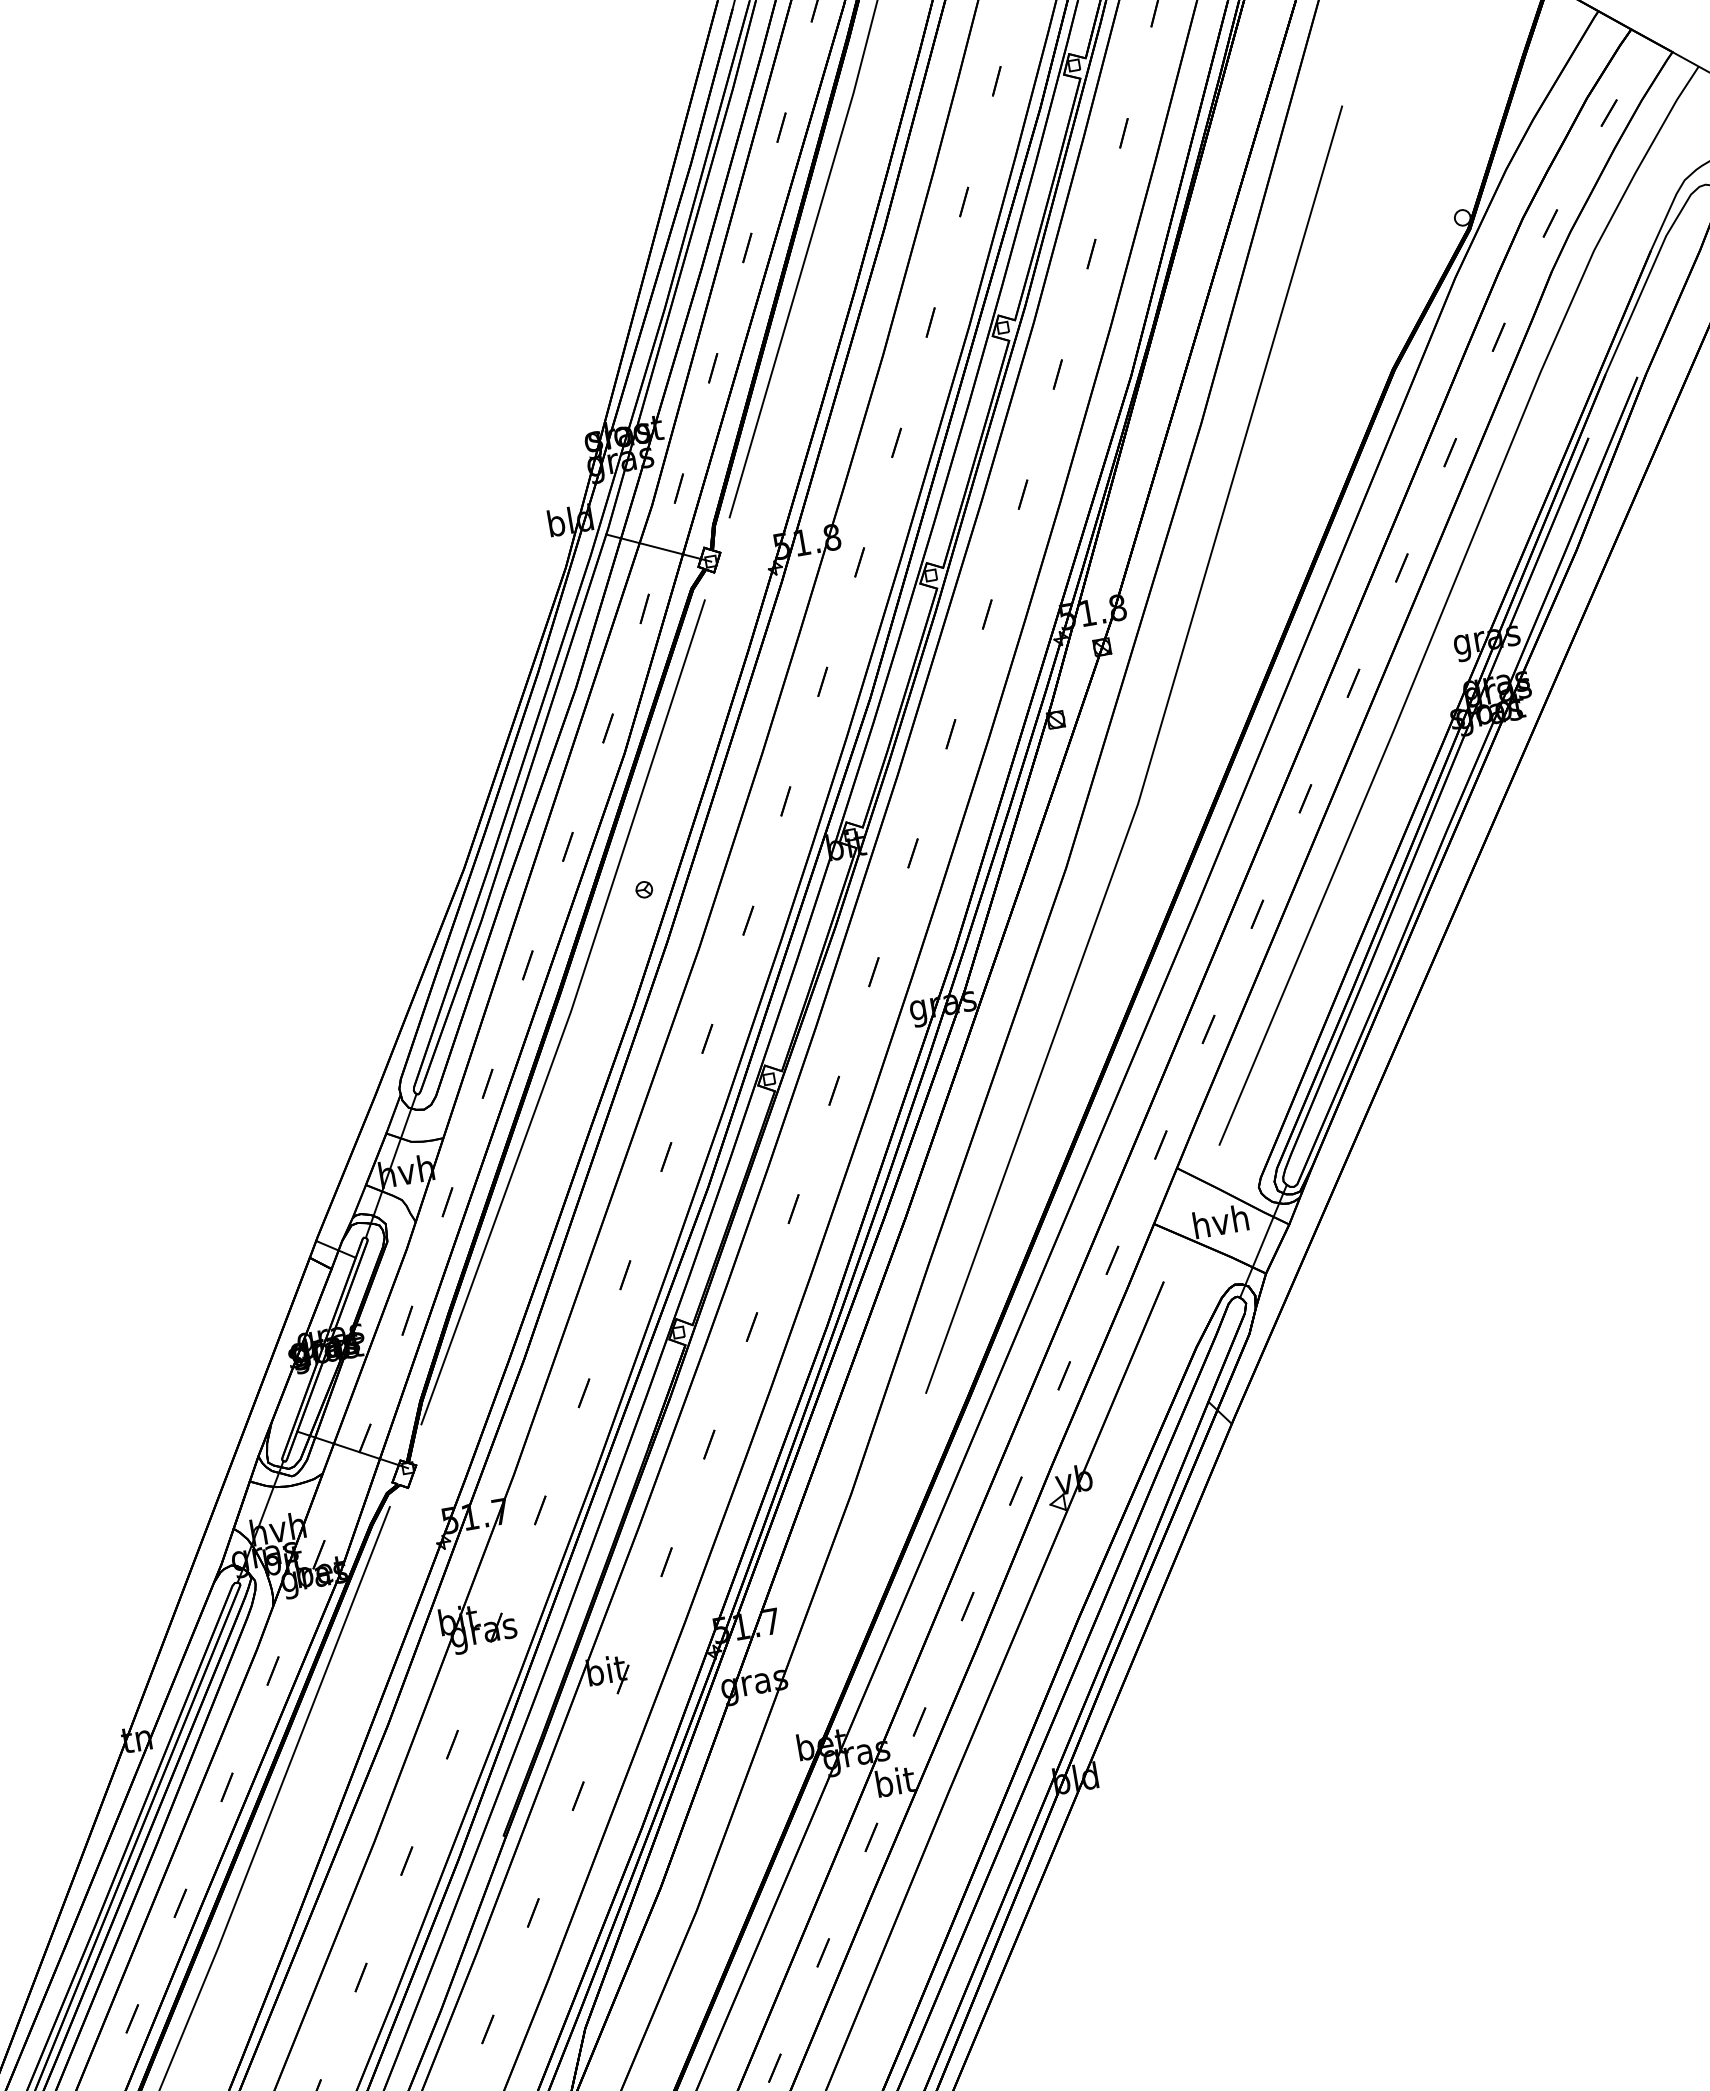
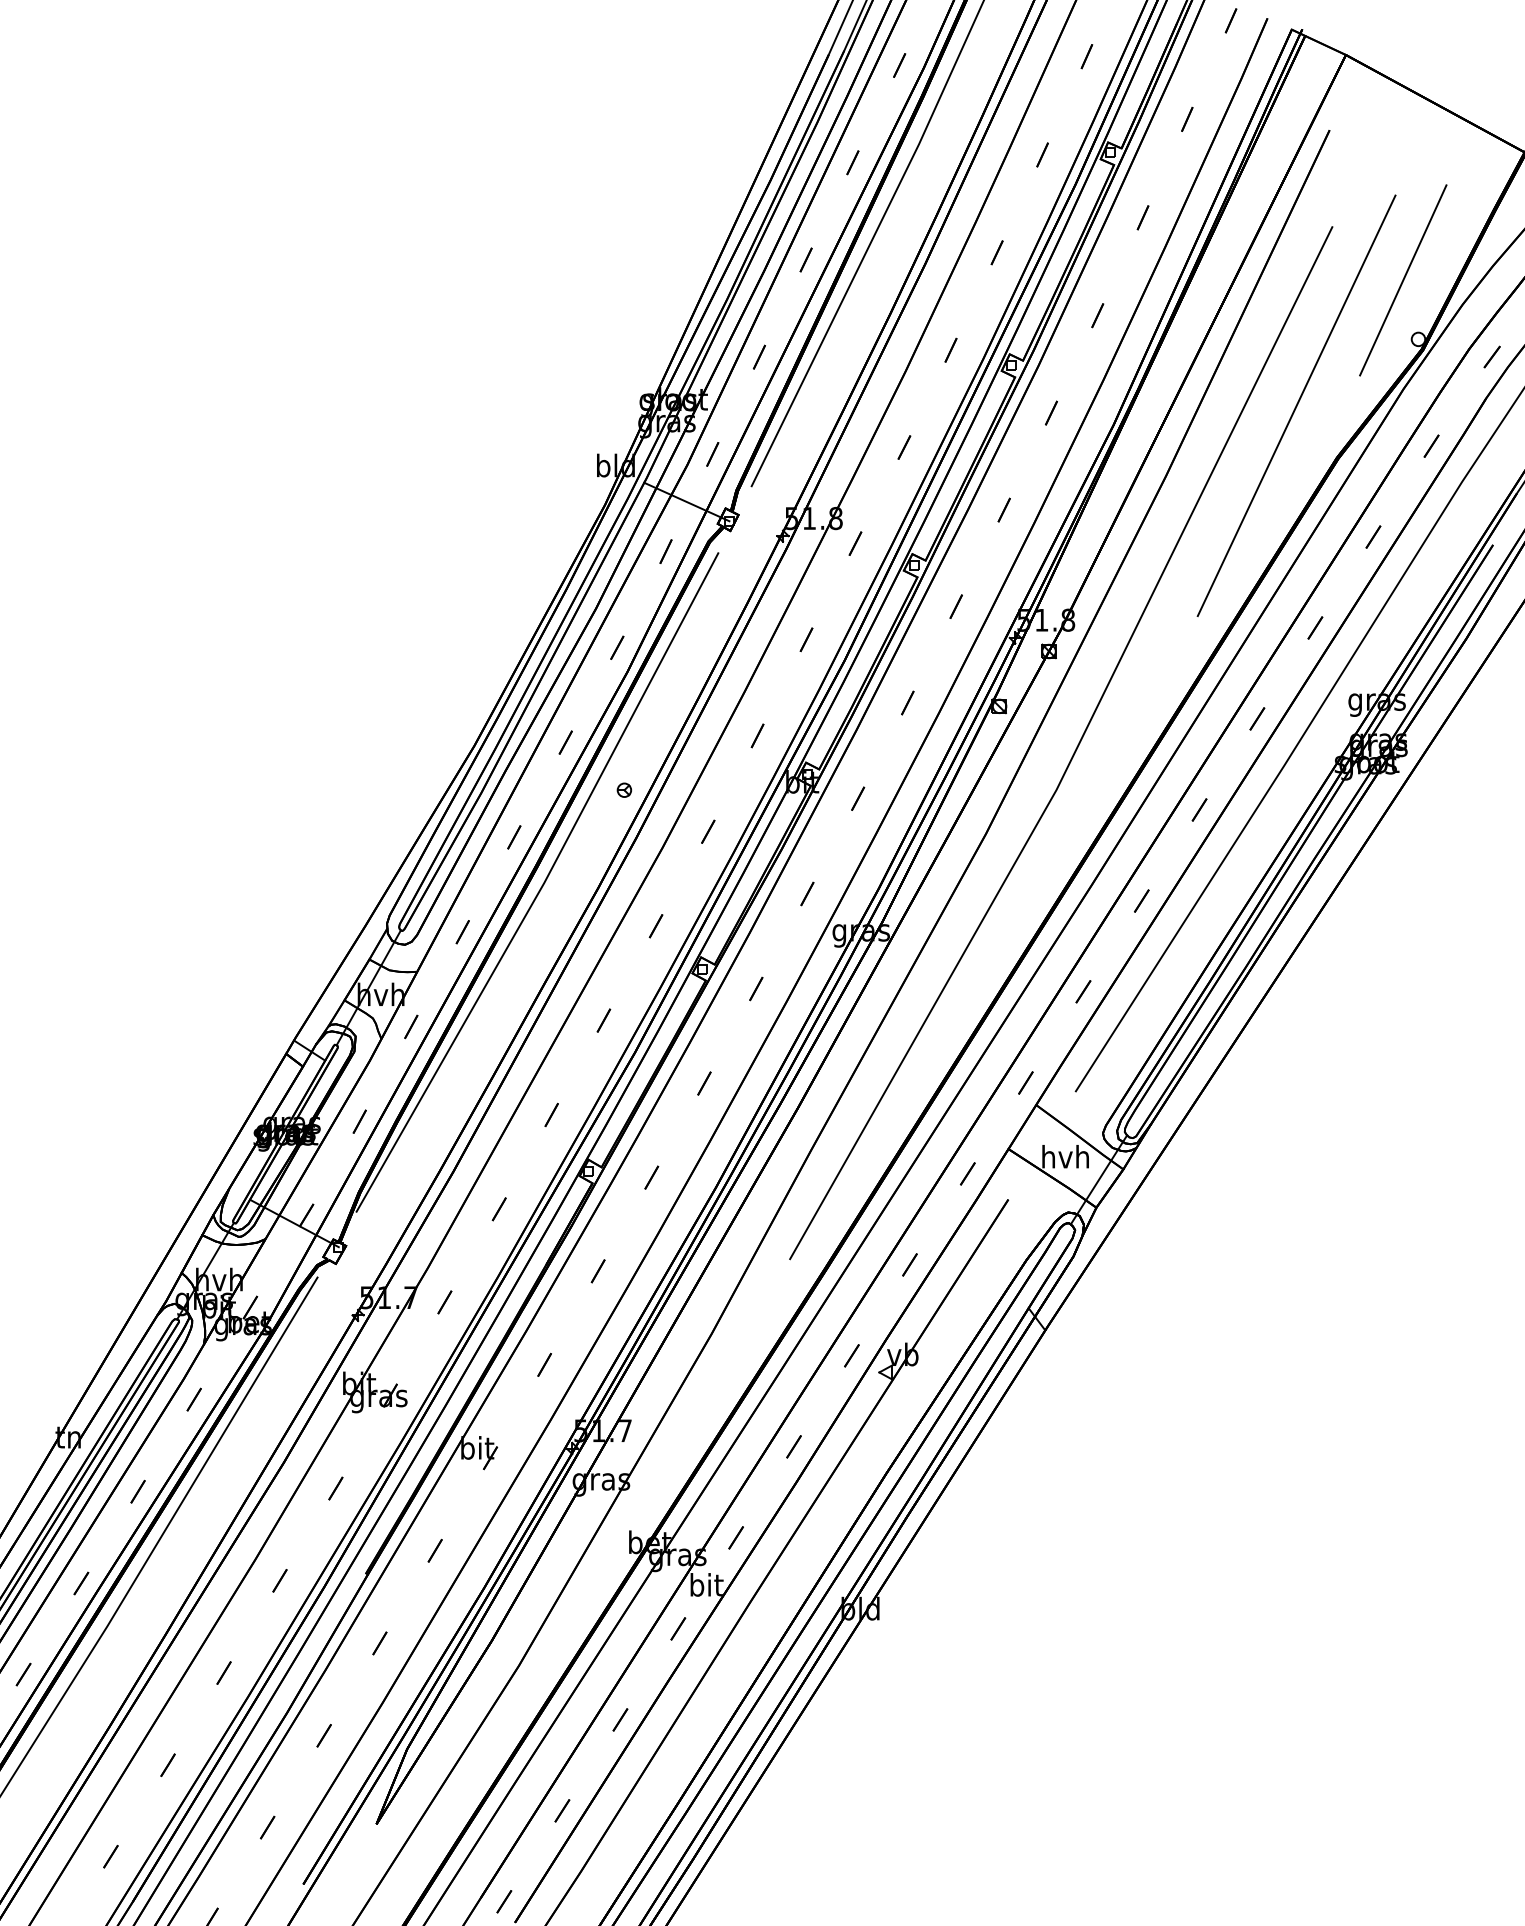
line: (1433, 153) -> (1403, 280), added
line: (1336, 317) -> (1296, 405), added

